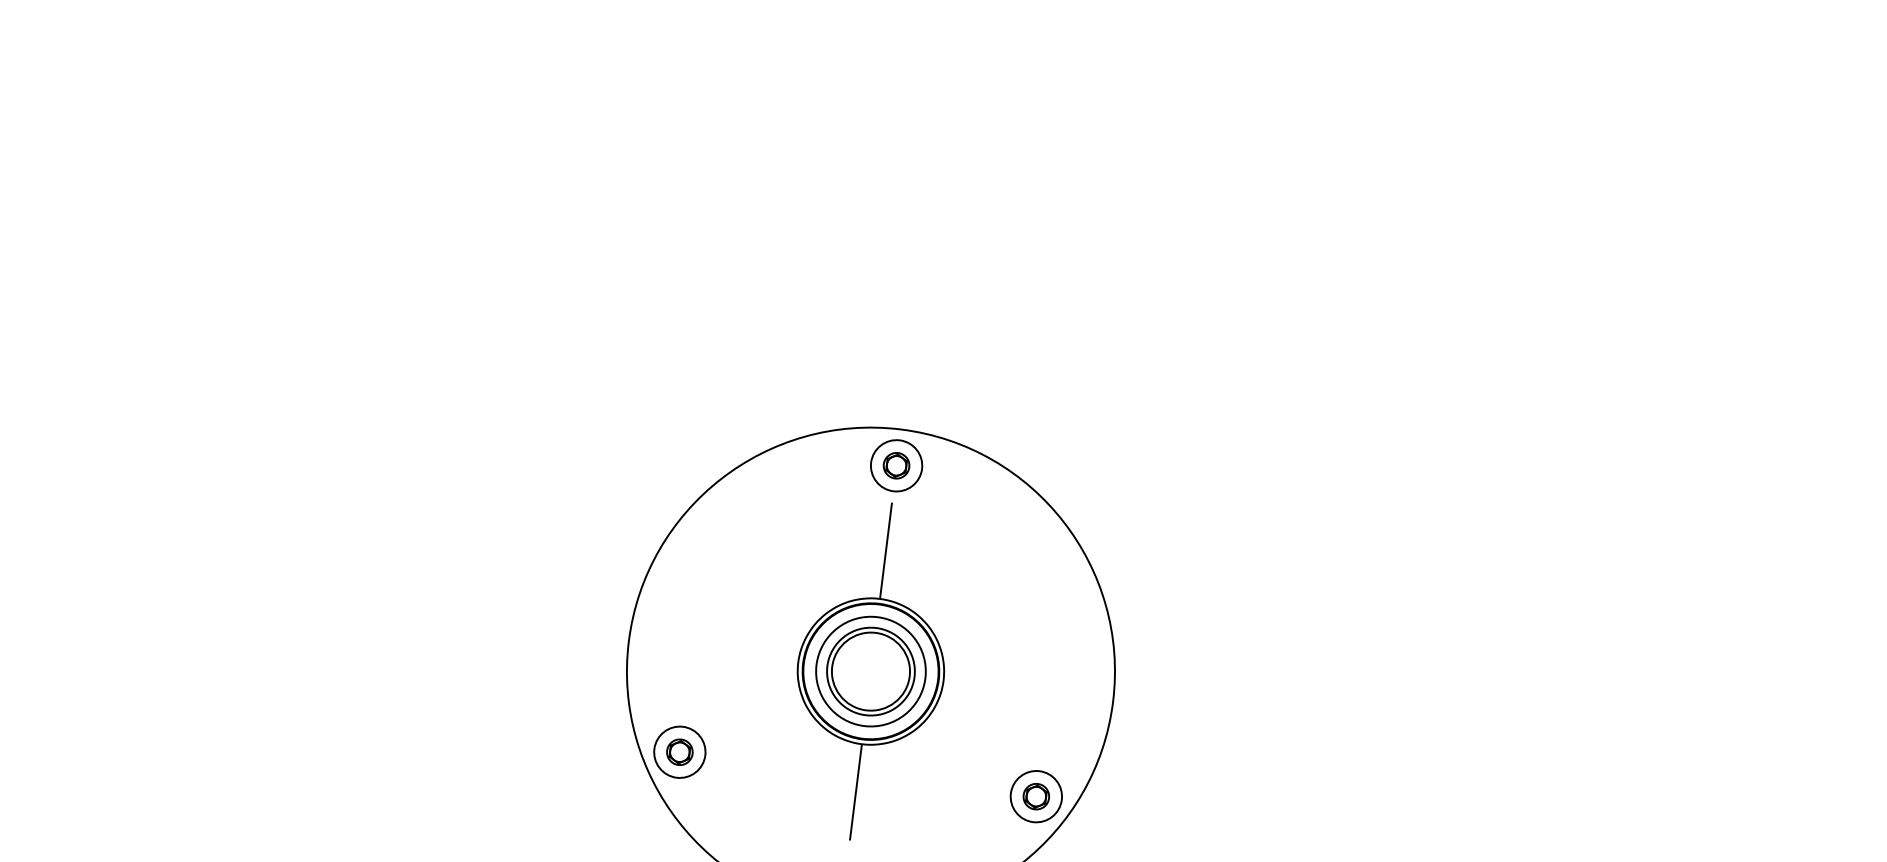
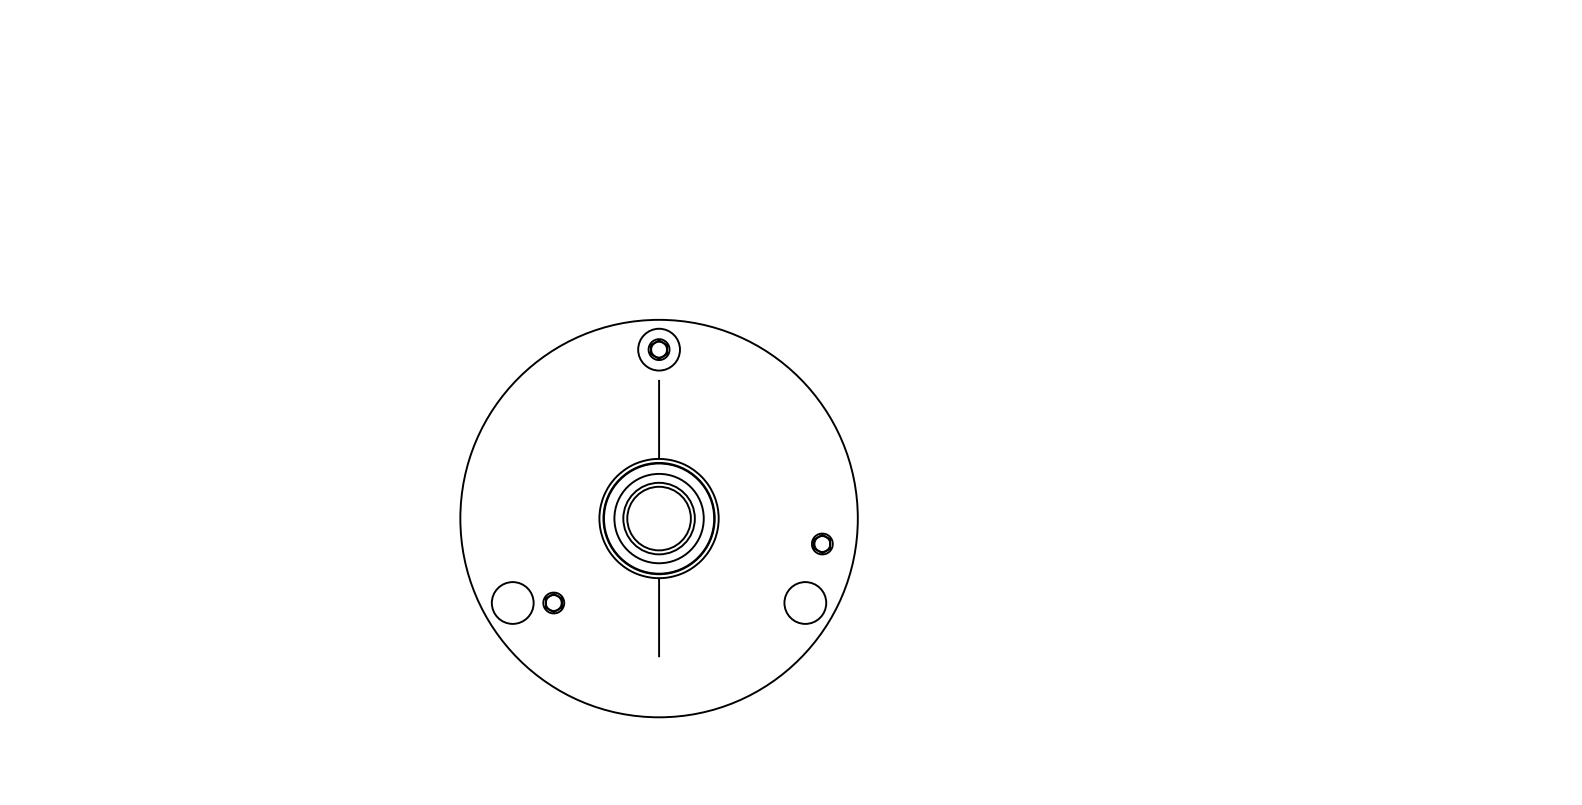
part: (679, 751) -> (553, 602), moved
part: (1036, 796) -> (822, 543), moved

